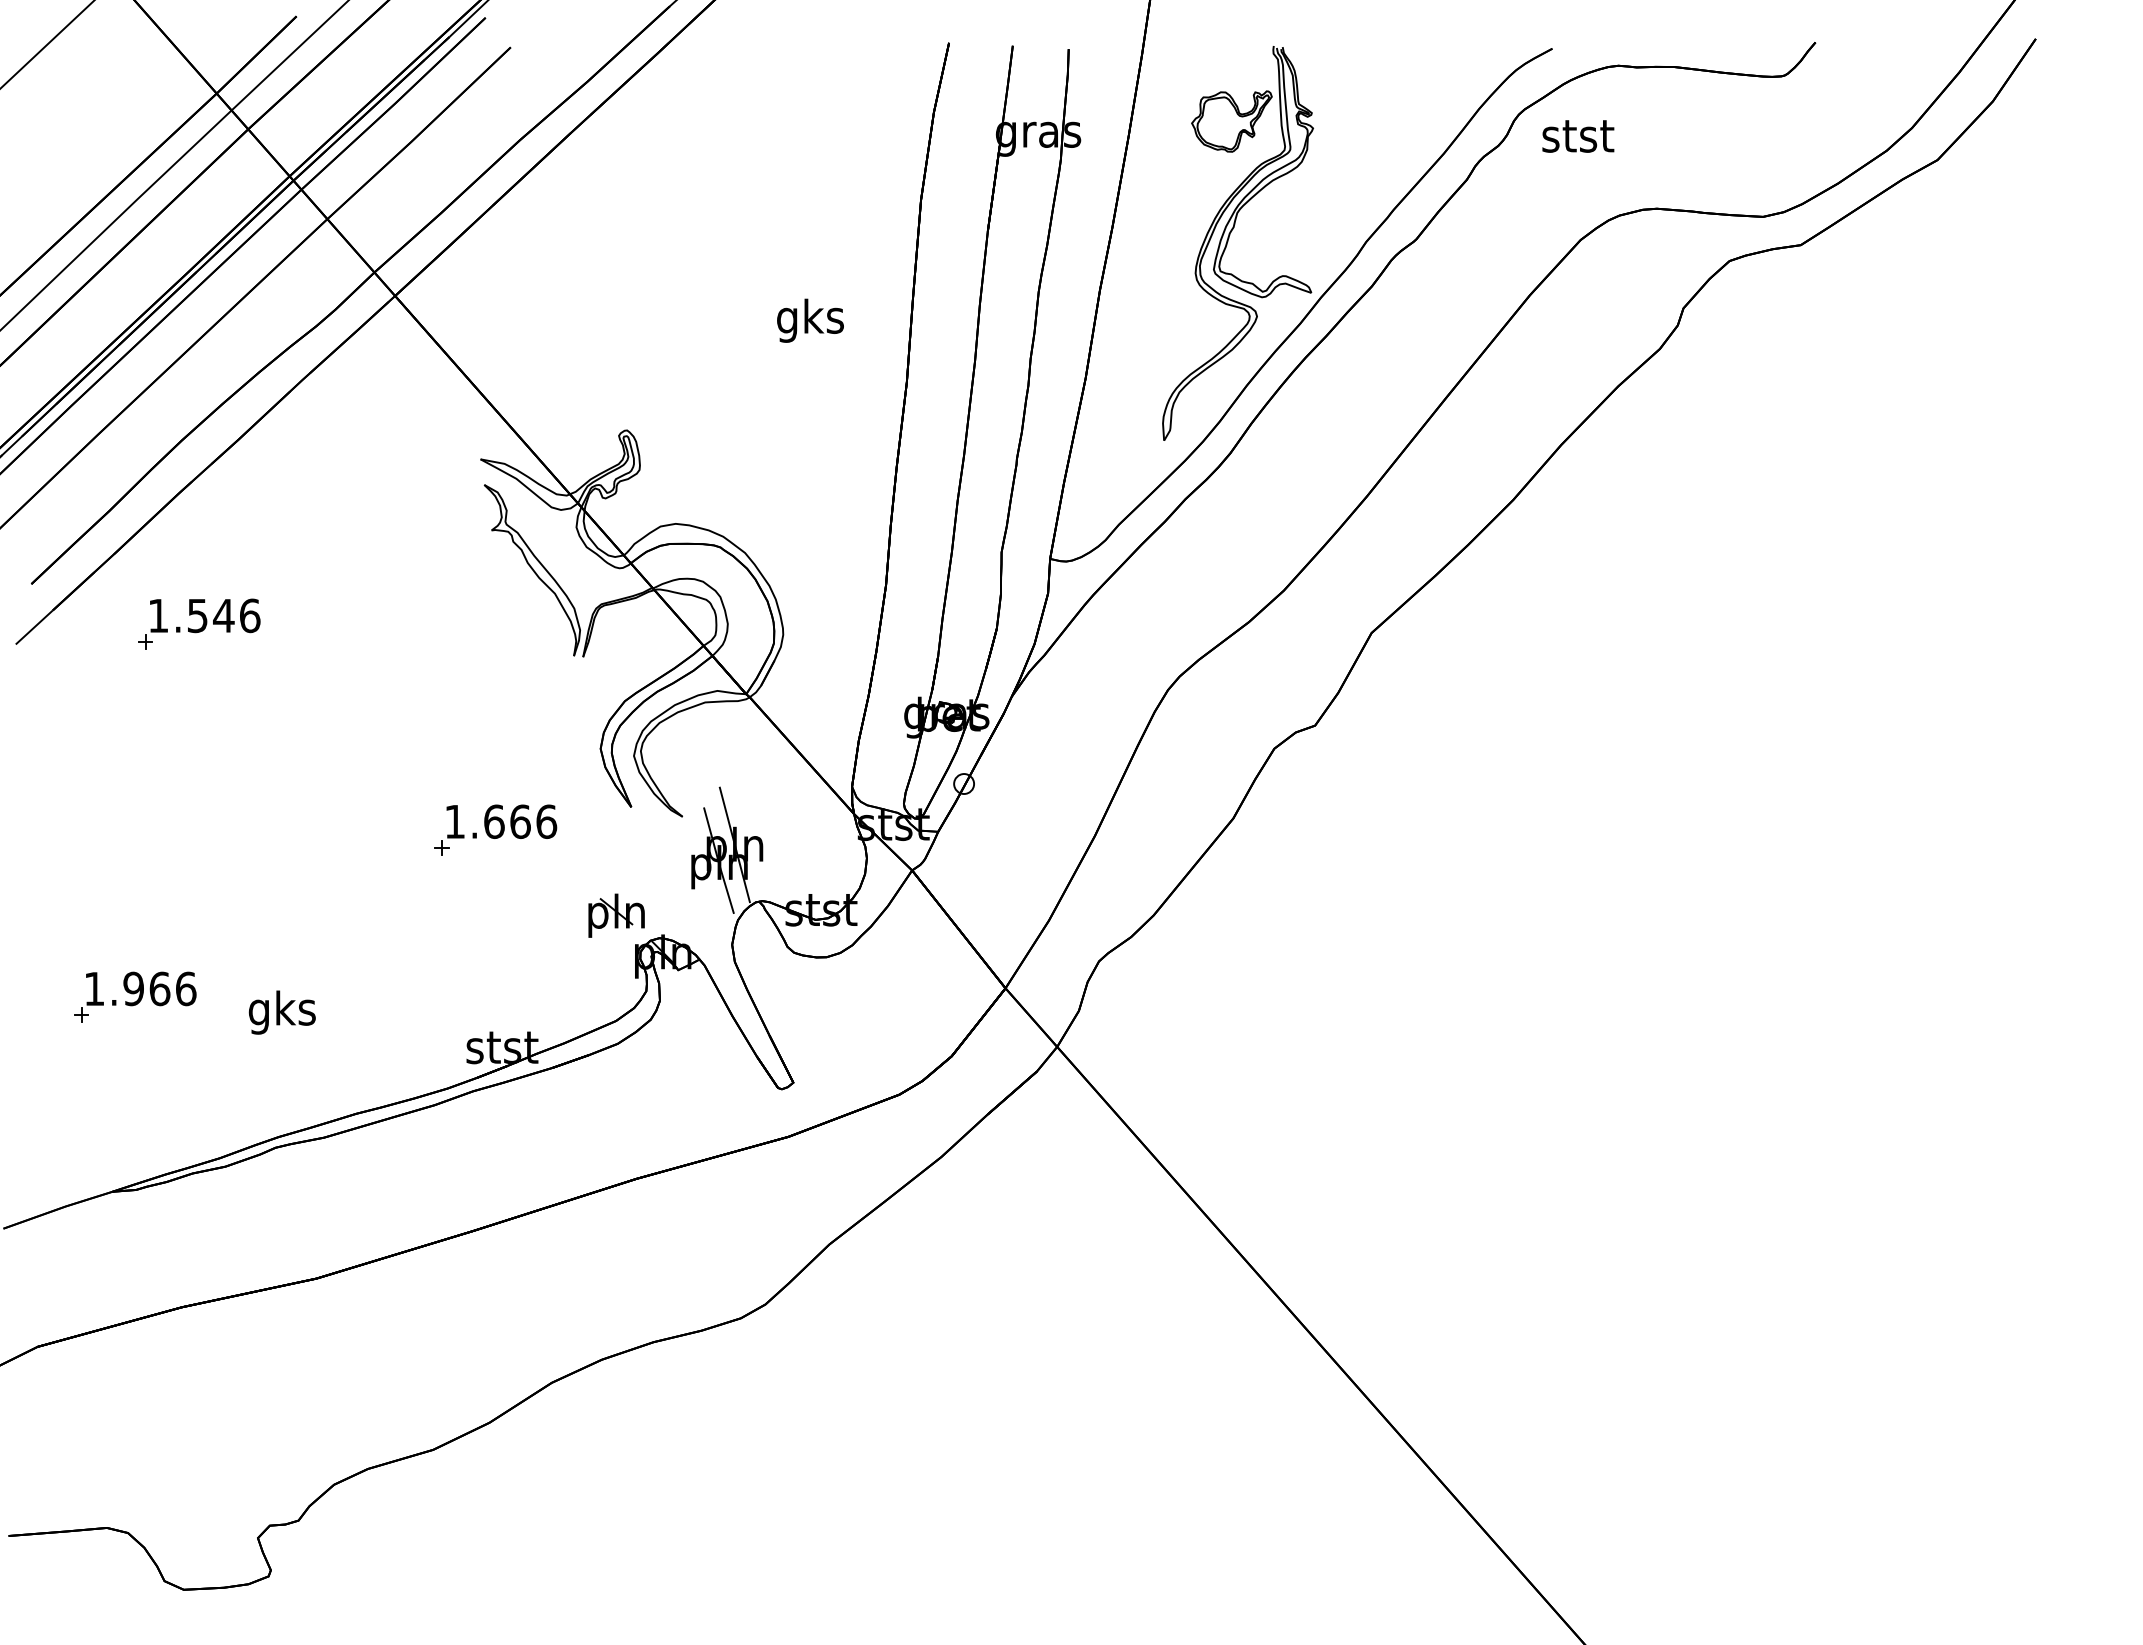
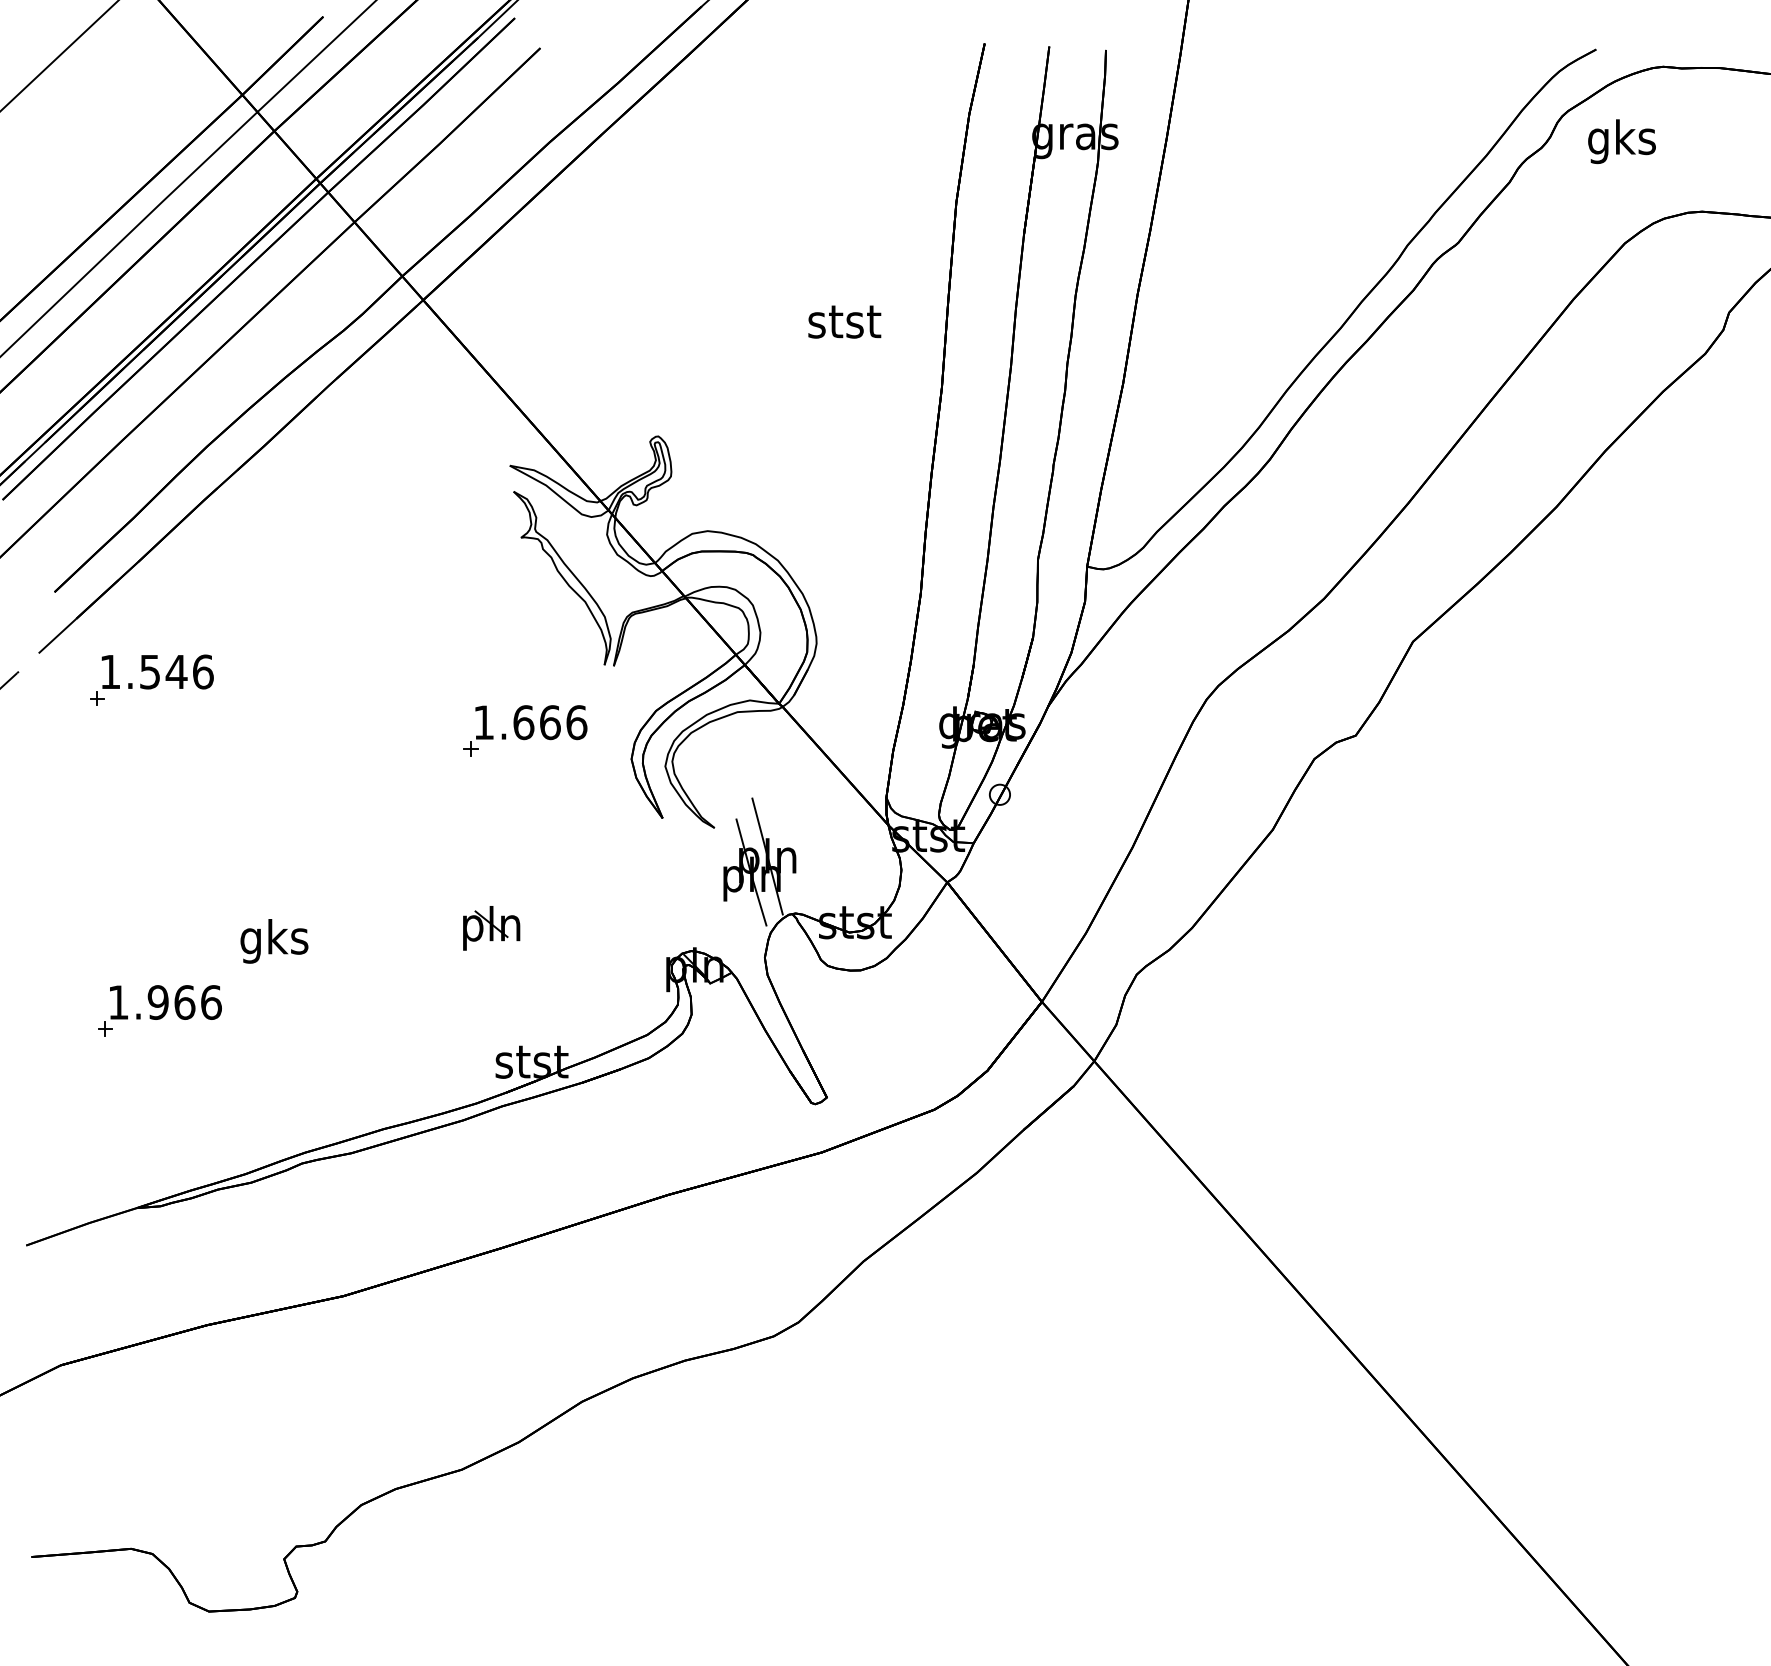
text: (1578, 139) -> (1622, 141), stst -> gks
part: (1228, 241) -> (1267, 244), removed
text: (810, 320) -> (844, 324), gks -> stst
part: (199, 623) -> (151, 679), moved
part: (495, 829) -> (524, 730), moved
part: (616, 915) -> (491, 928), moved
text: (281, 1012) -> (273, 941), moved

